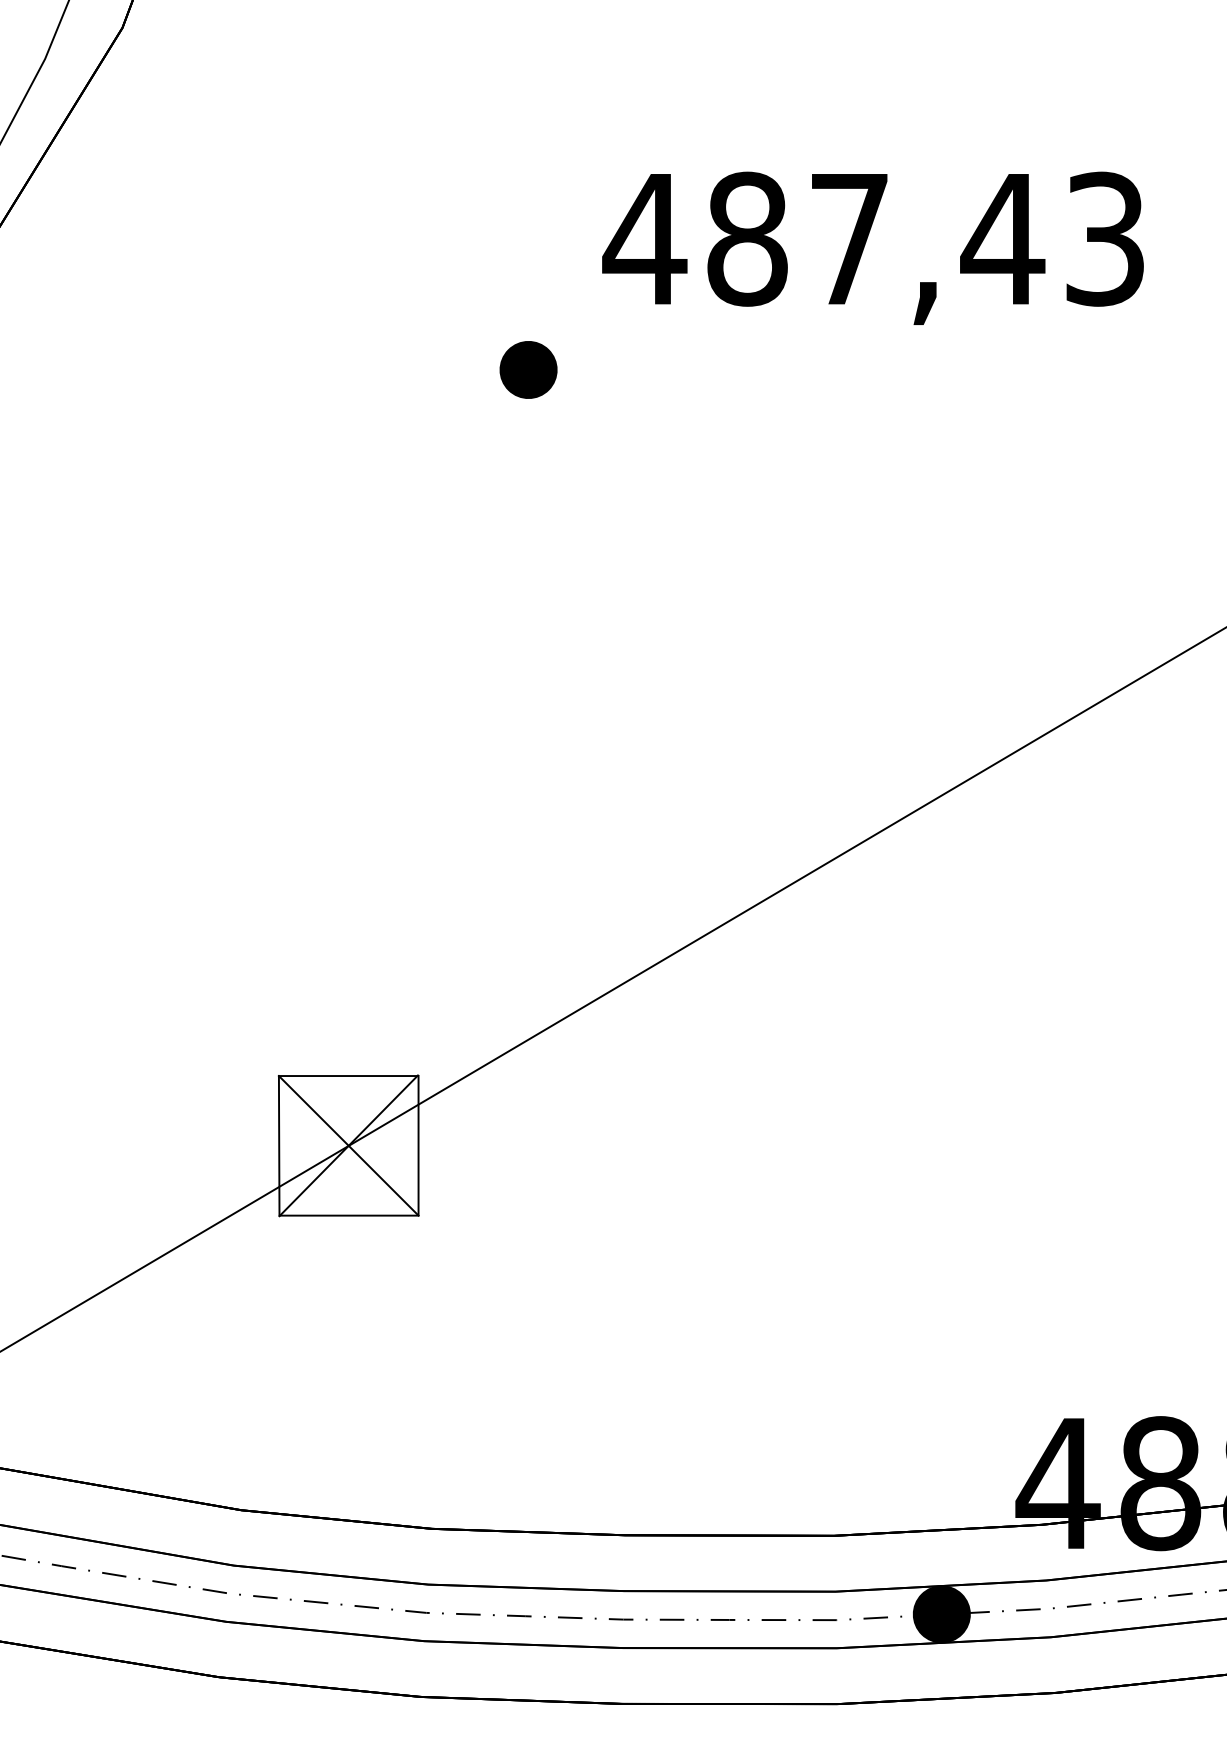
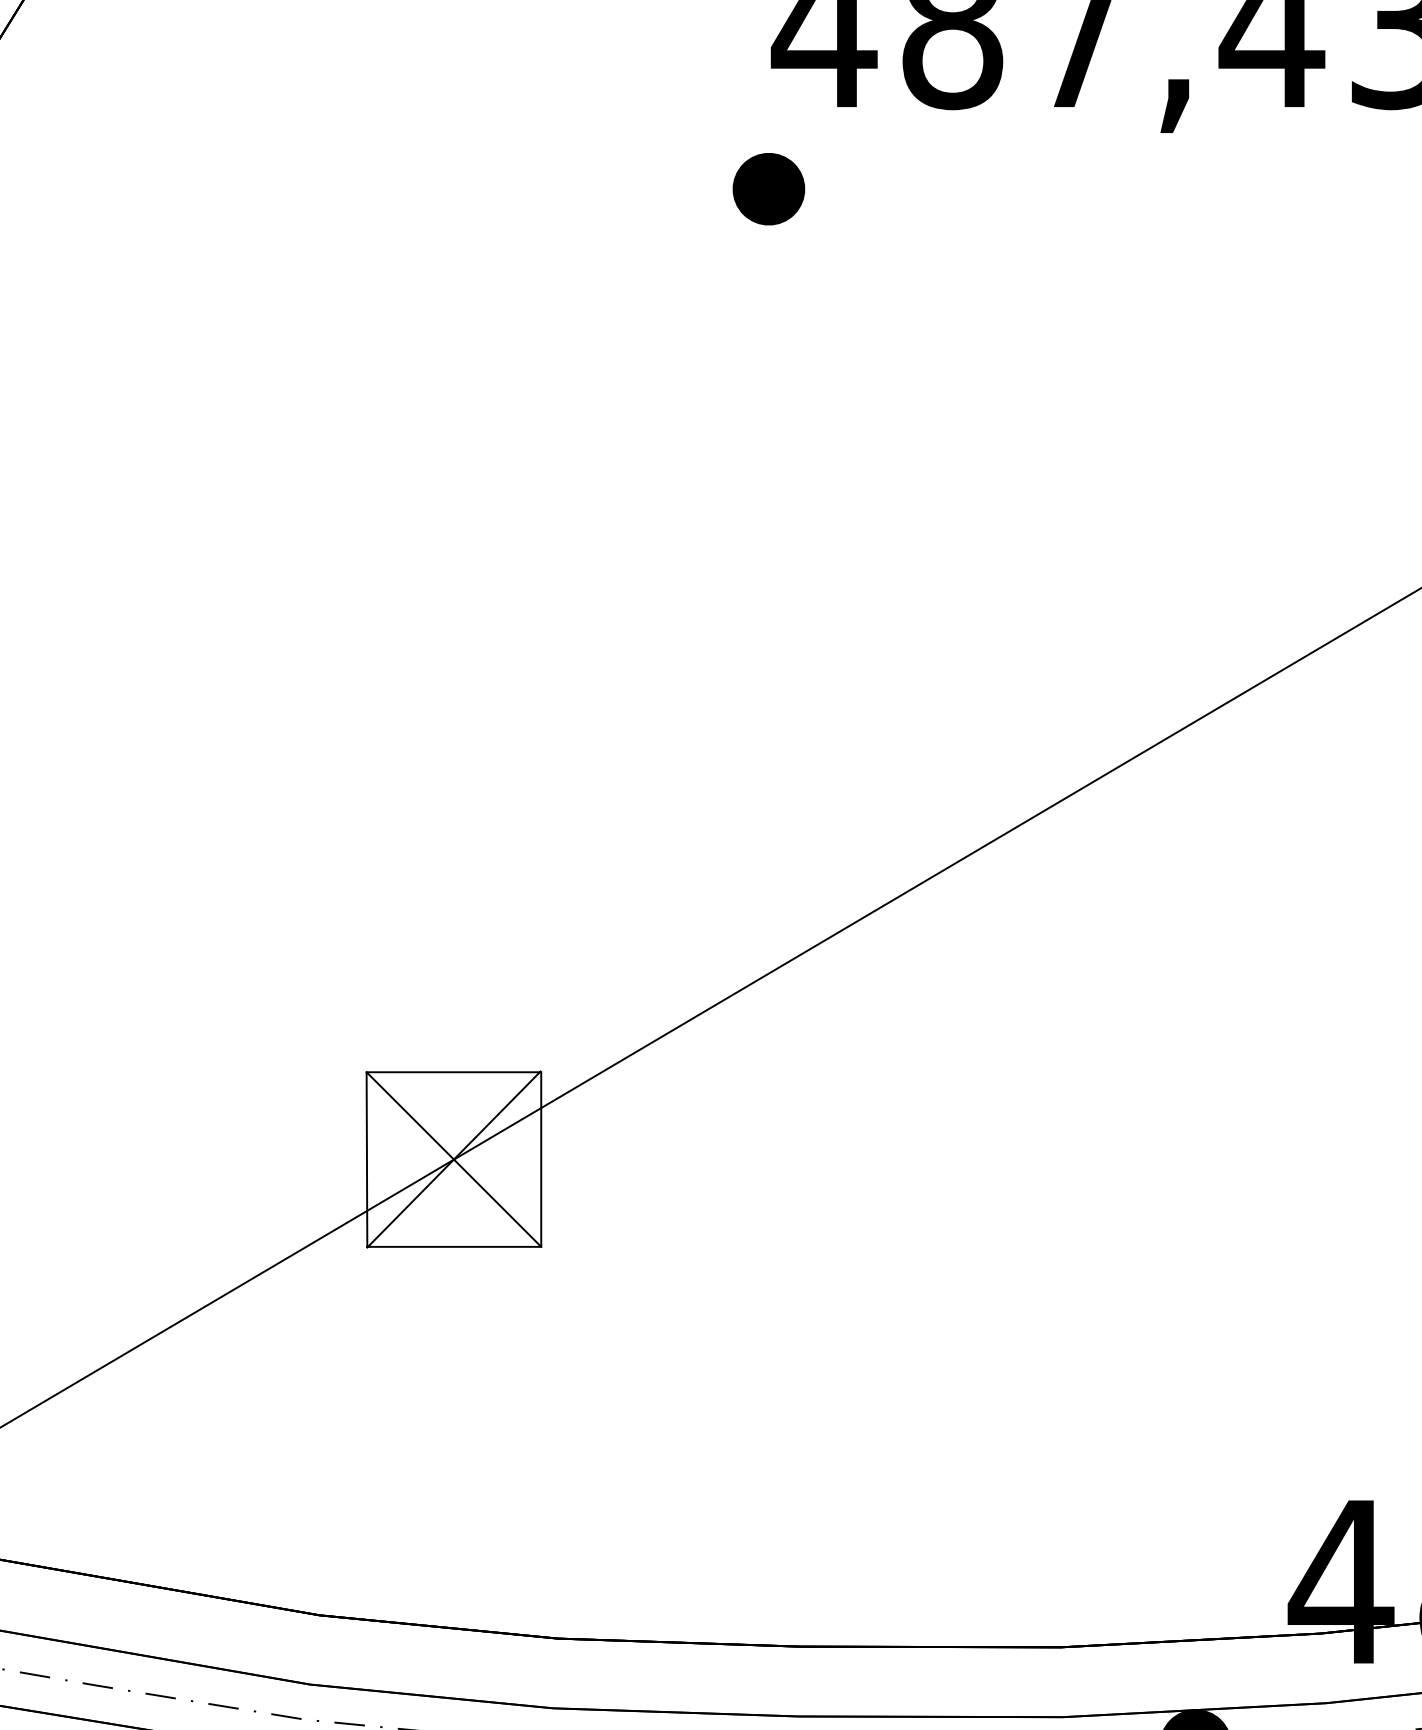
part: (528, 369) -> (768, 188), moved

